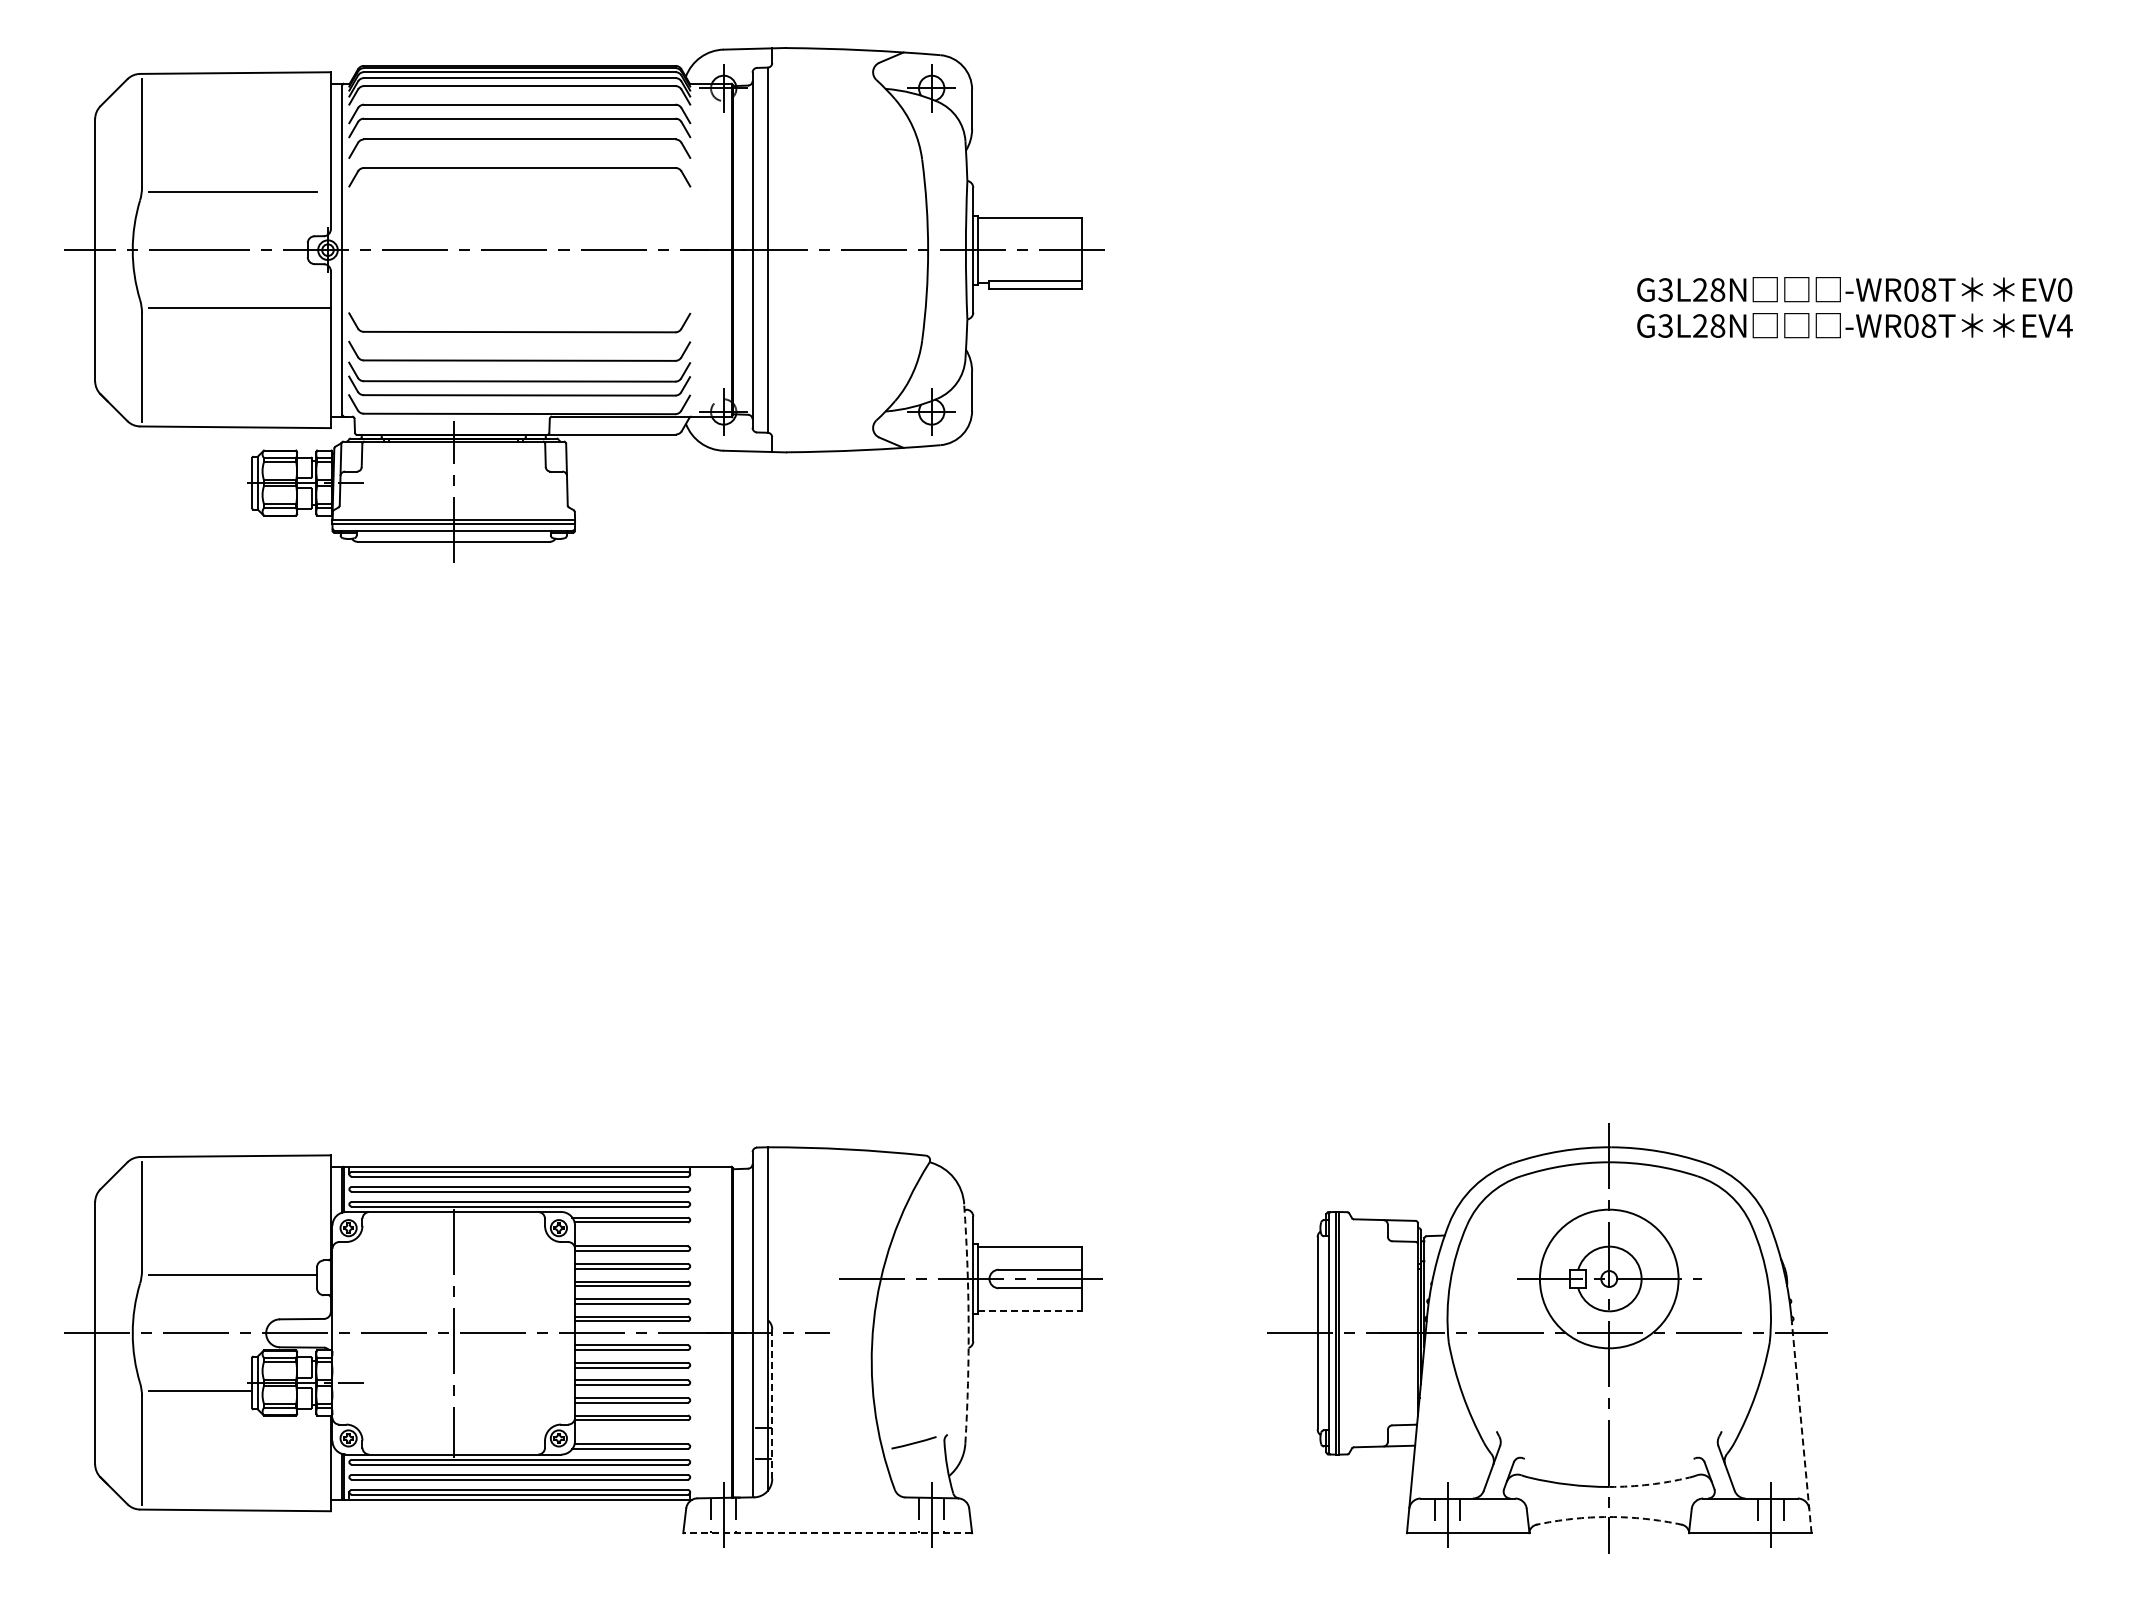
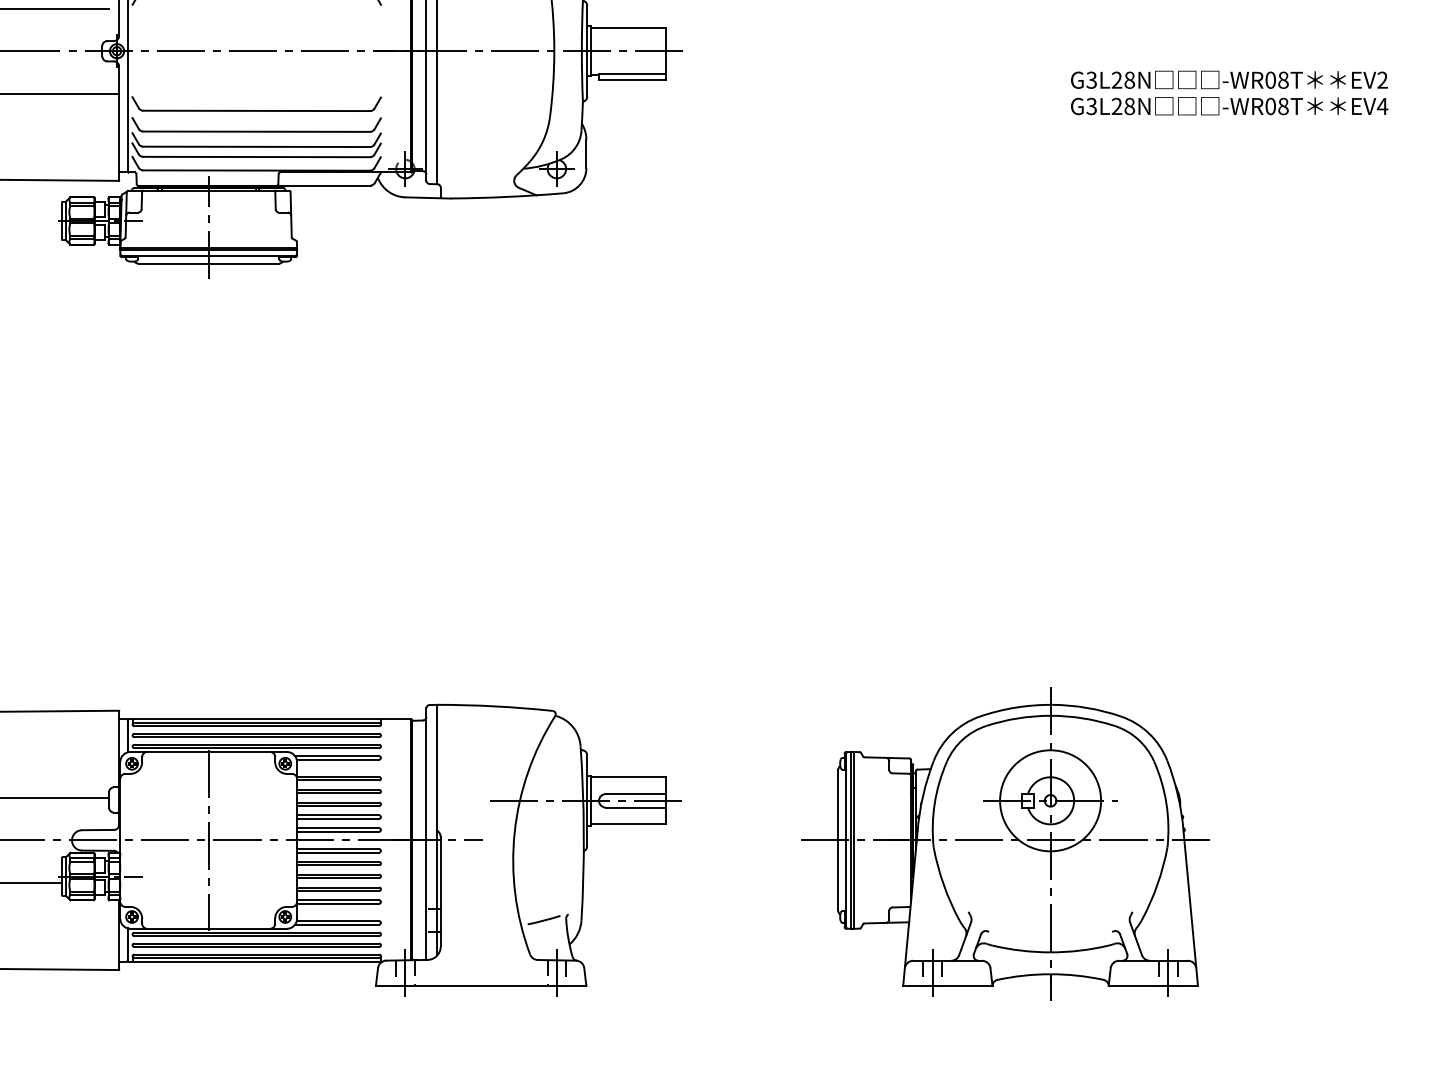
text: (2064, 289) -> (1382, 79), EV0 -> EV2
line: (1029, 1311) -> (628, 824), dashed -> solid
arc: (968, 1323) -> (583, 833), dashed -> solid
line: (772, 1404) -> (440, 892), dashed -> solid
line: (1801, 1426) -> (1190, 908), dashed -> solid
arc: (1649, 1484) -> (1079, 950), dashed -> solid
arc: (1609, 1517) -> (1050, 974), dashed -> solid
line: (827, 1533) -> (481, 986), dashed -> solid

